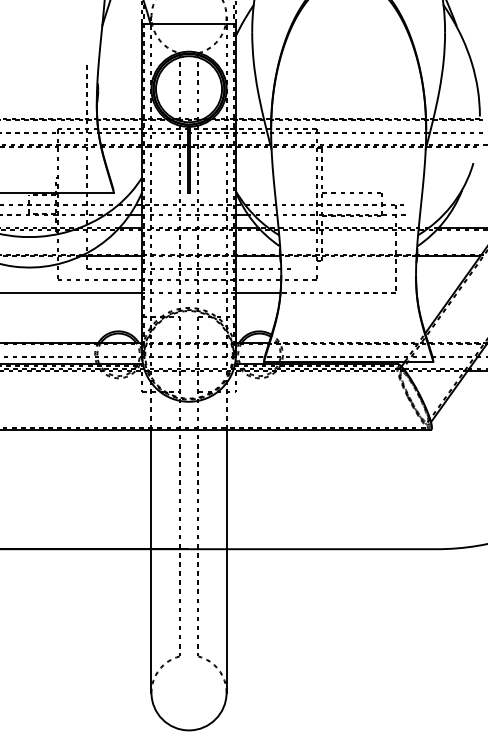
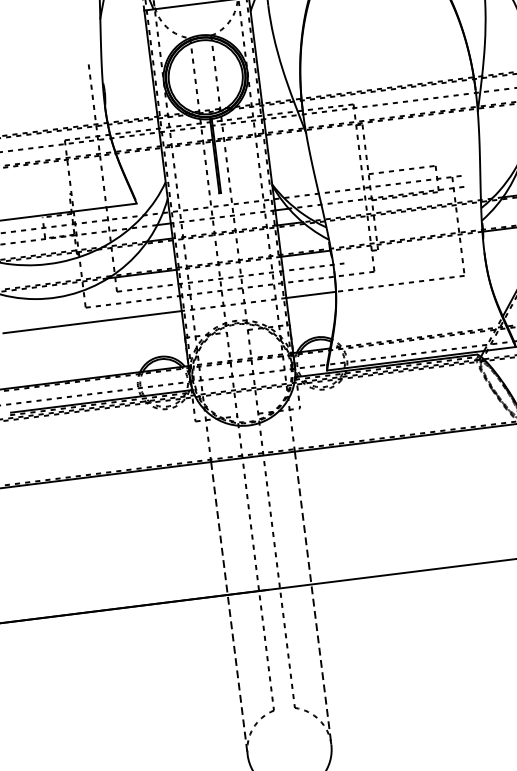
line: (151, 561) -> (229, 608), solid -> dashed
line: (226, 561) -> (313, 598), solid -> dashed

